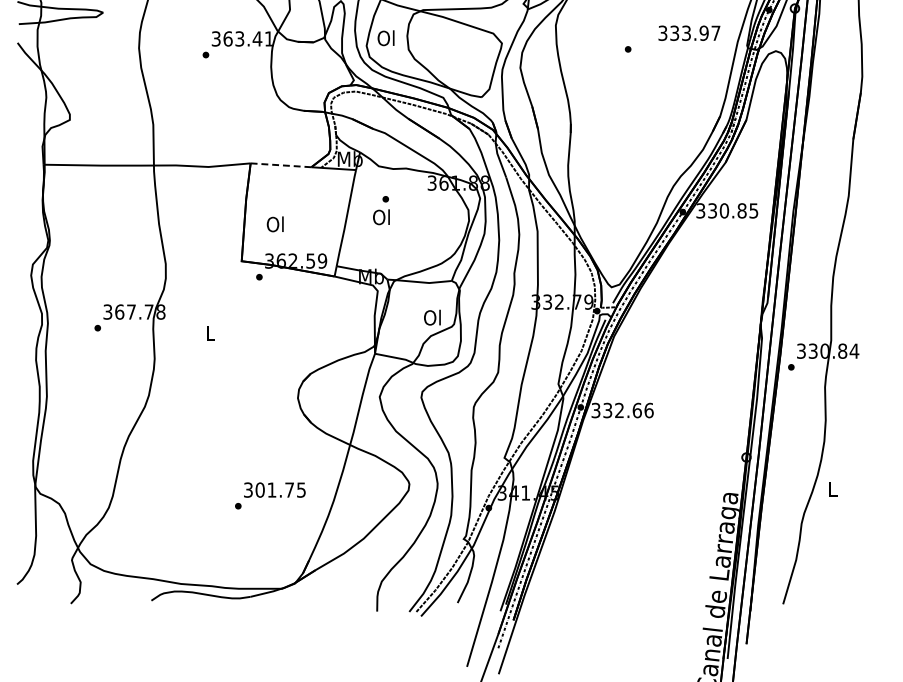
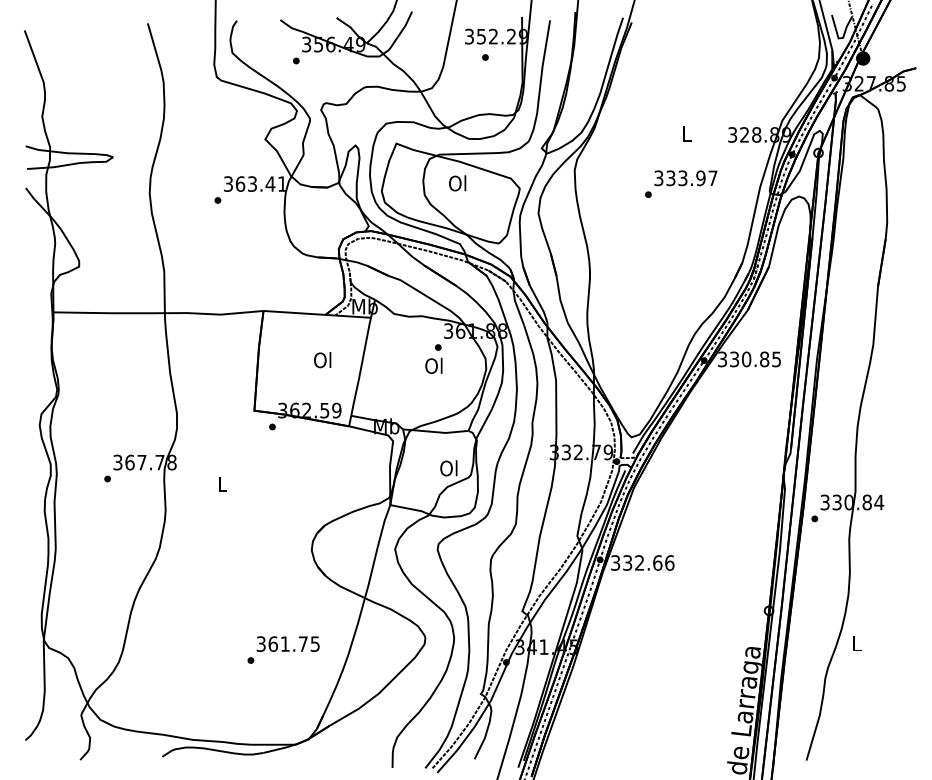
text: (689, 33) -> (685, 178), moved
text: (385, 38) -> (457, 183), moved
line: (281, 164) -> (294, 312), dashed -> solid
text: (381, 209) -> (433, 358), moved
text: (275, 224) -> (322, 360), moved
text: (260, 489) -> (273, 643), 301.75 -> 361.75

